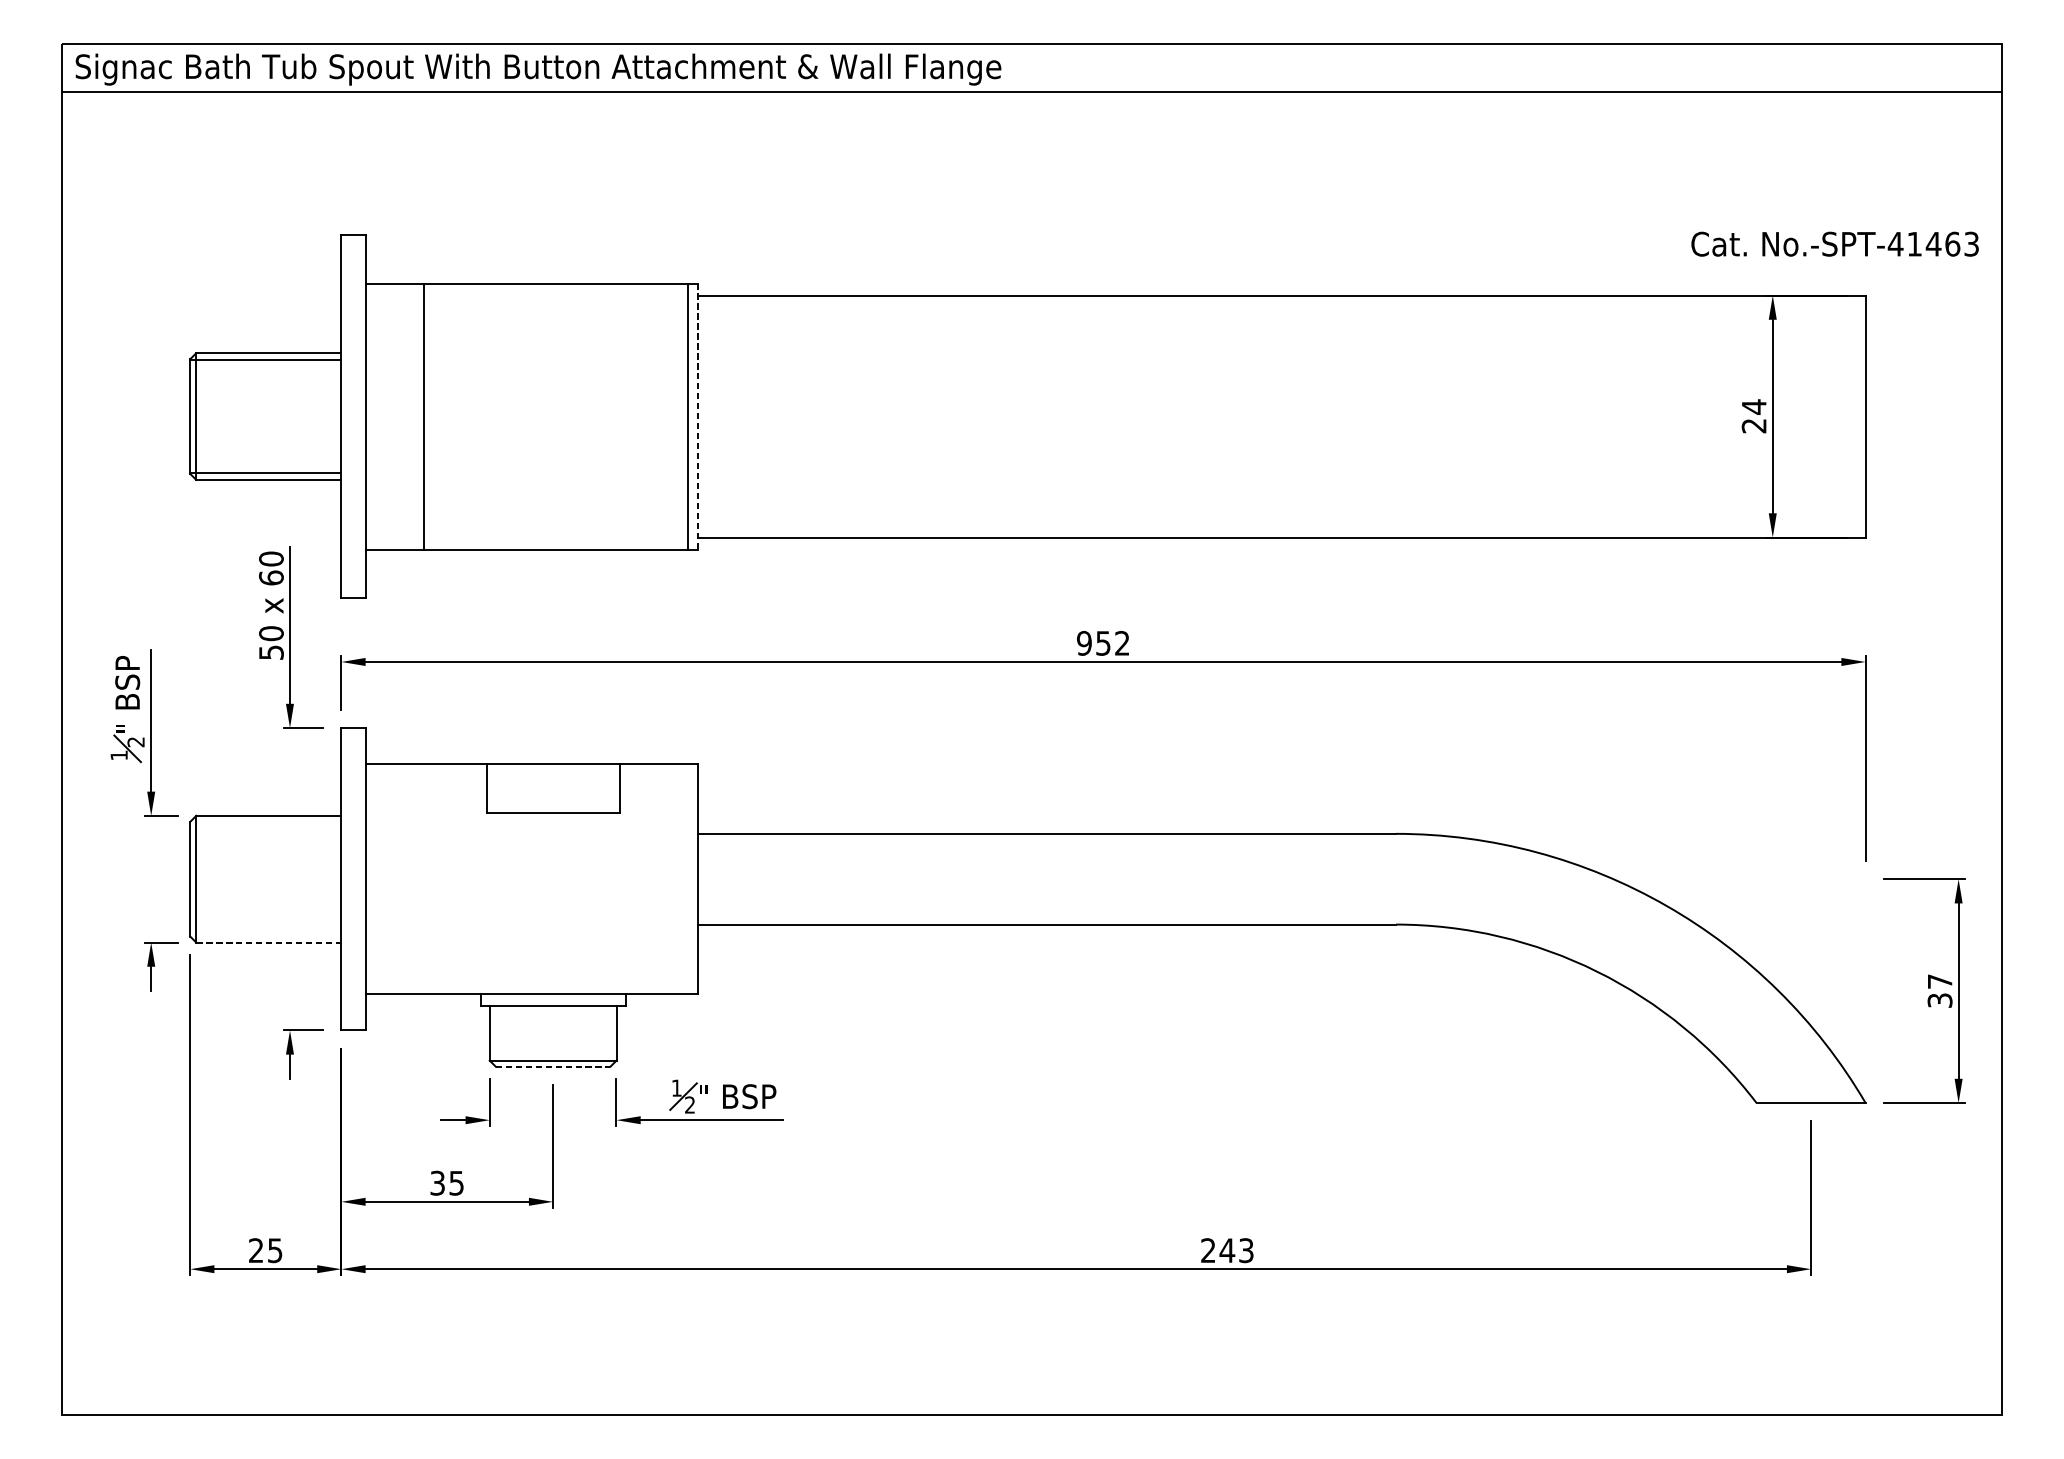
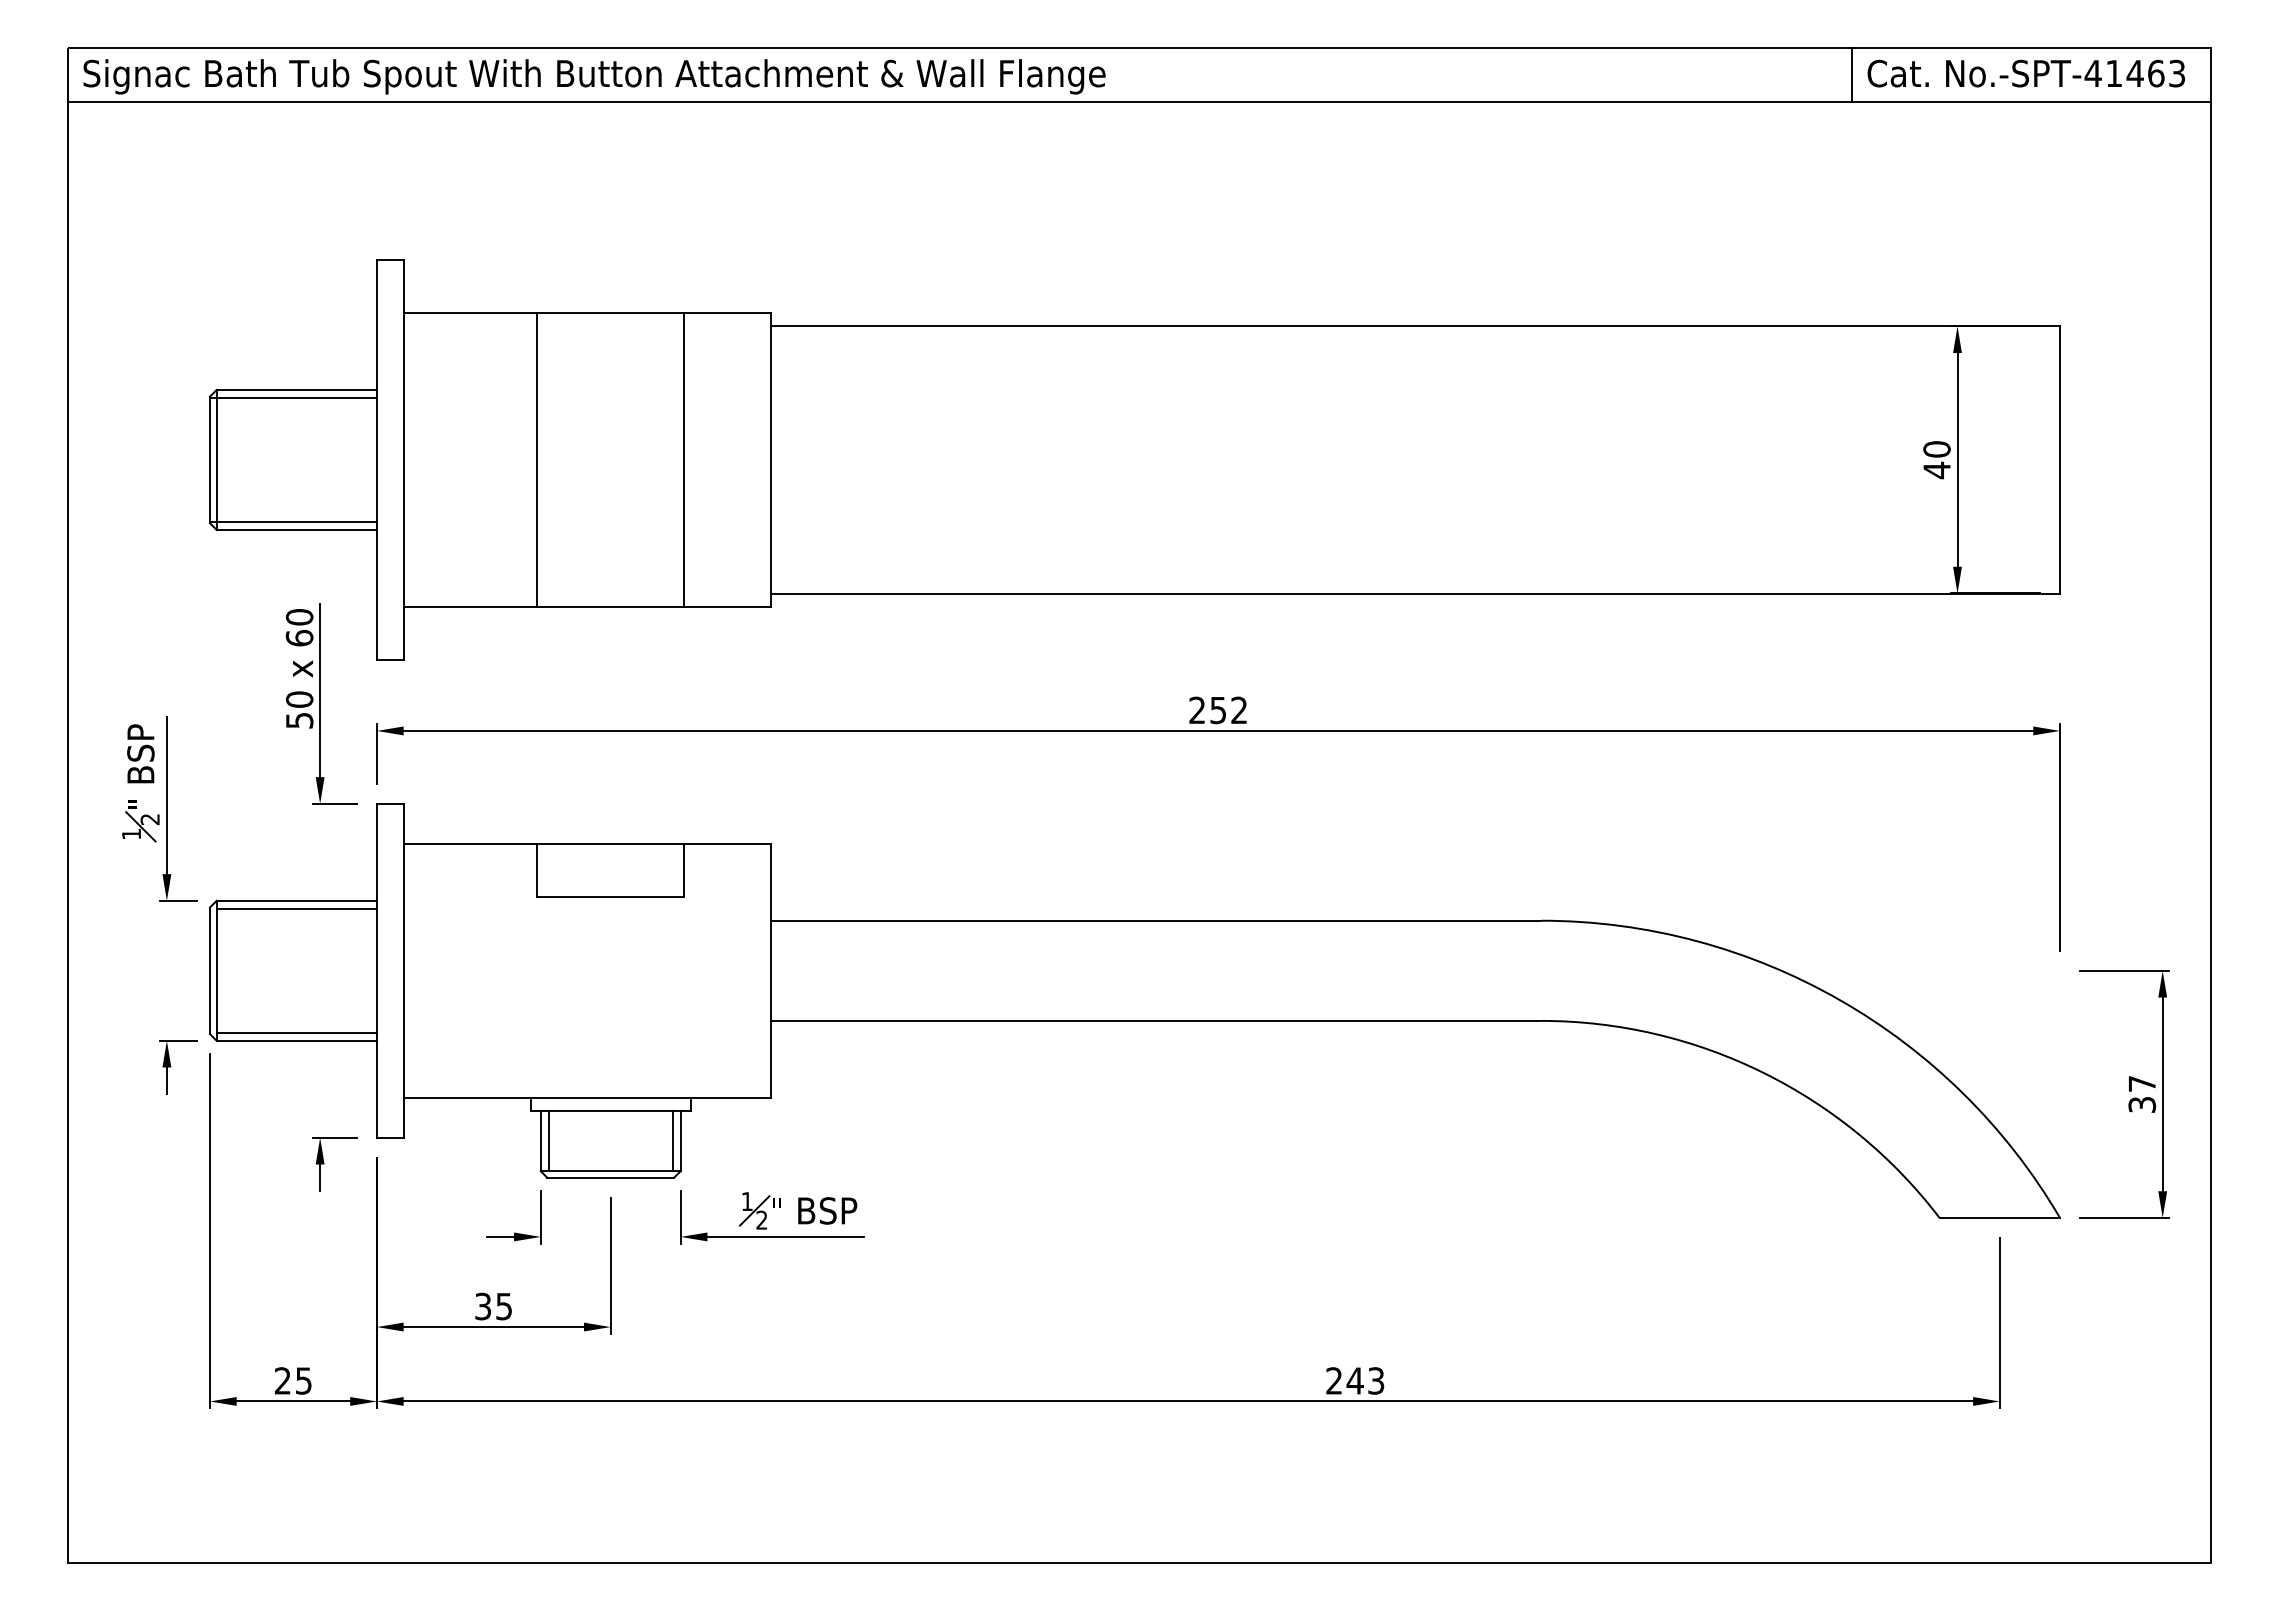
line: (1677, 67) -> (1852, 74), added
text: (1834, 244) -> (2025, 73), moved
line: (424, 416) -> (537, 459), moved
line: (687, 416) -> (684, 459), moved
line: (698, 416) -> (771, 459), dashed -> solid
text: (1753, 416) -> (1936, 459), 24 -> 40
text: (1084, 643) -> (1197, 710), 952 -> 252
line: (268, 822) -> (296, 908), added
line: (268, 935) -> (296, 1033), added
line: (269, 942) -> (297, 1040), dashed -> solid
line: (496, 1033) -> (548, 1141), added
line: (609, 1033) -> (672, 1141), added
line: (553, 1066) -> (611, 1177), dashed -> solid

